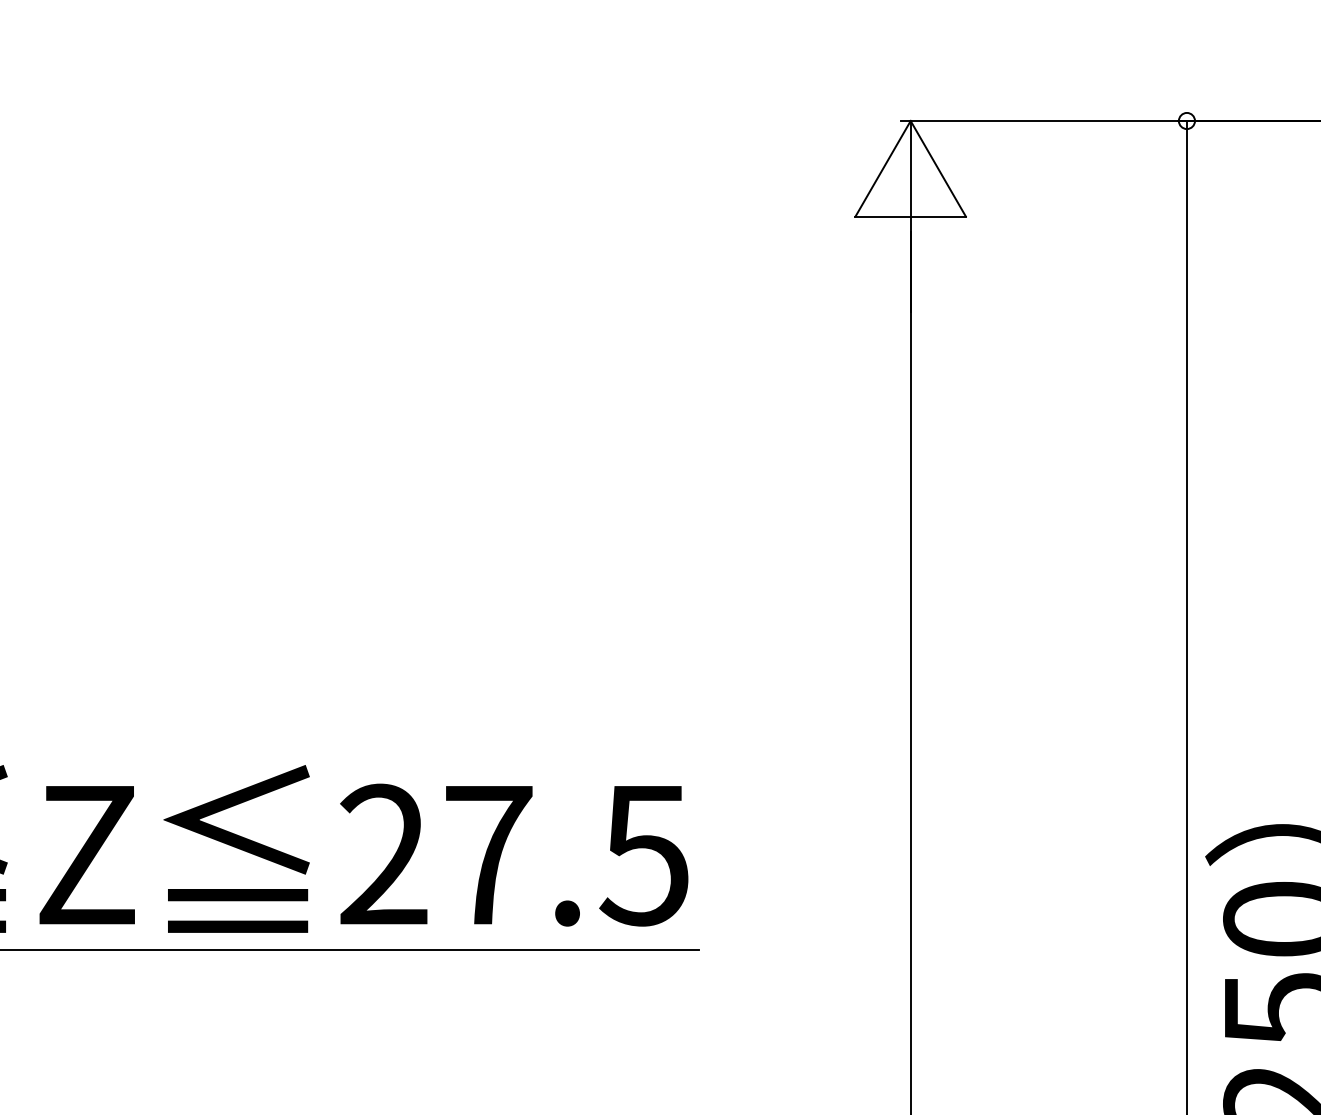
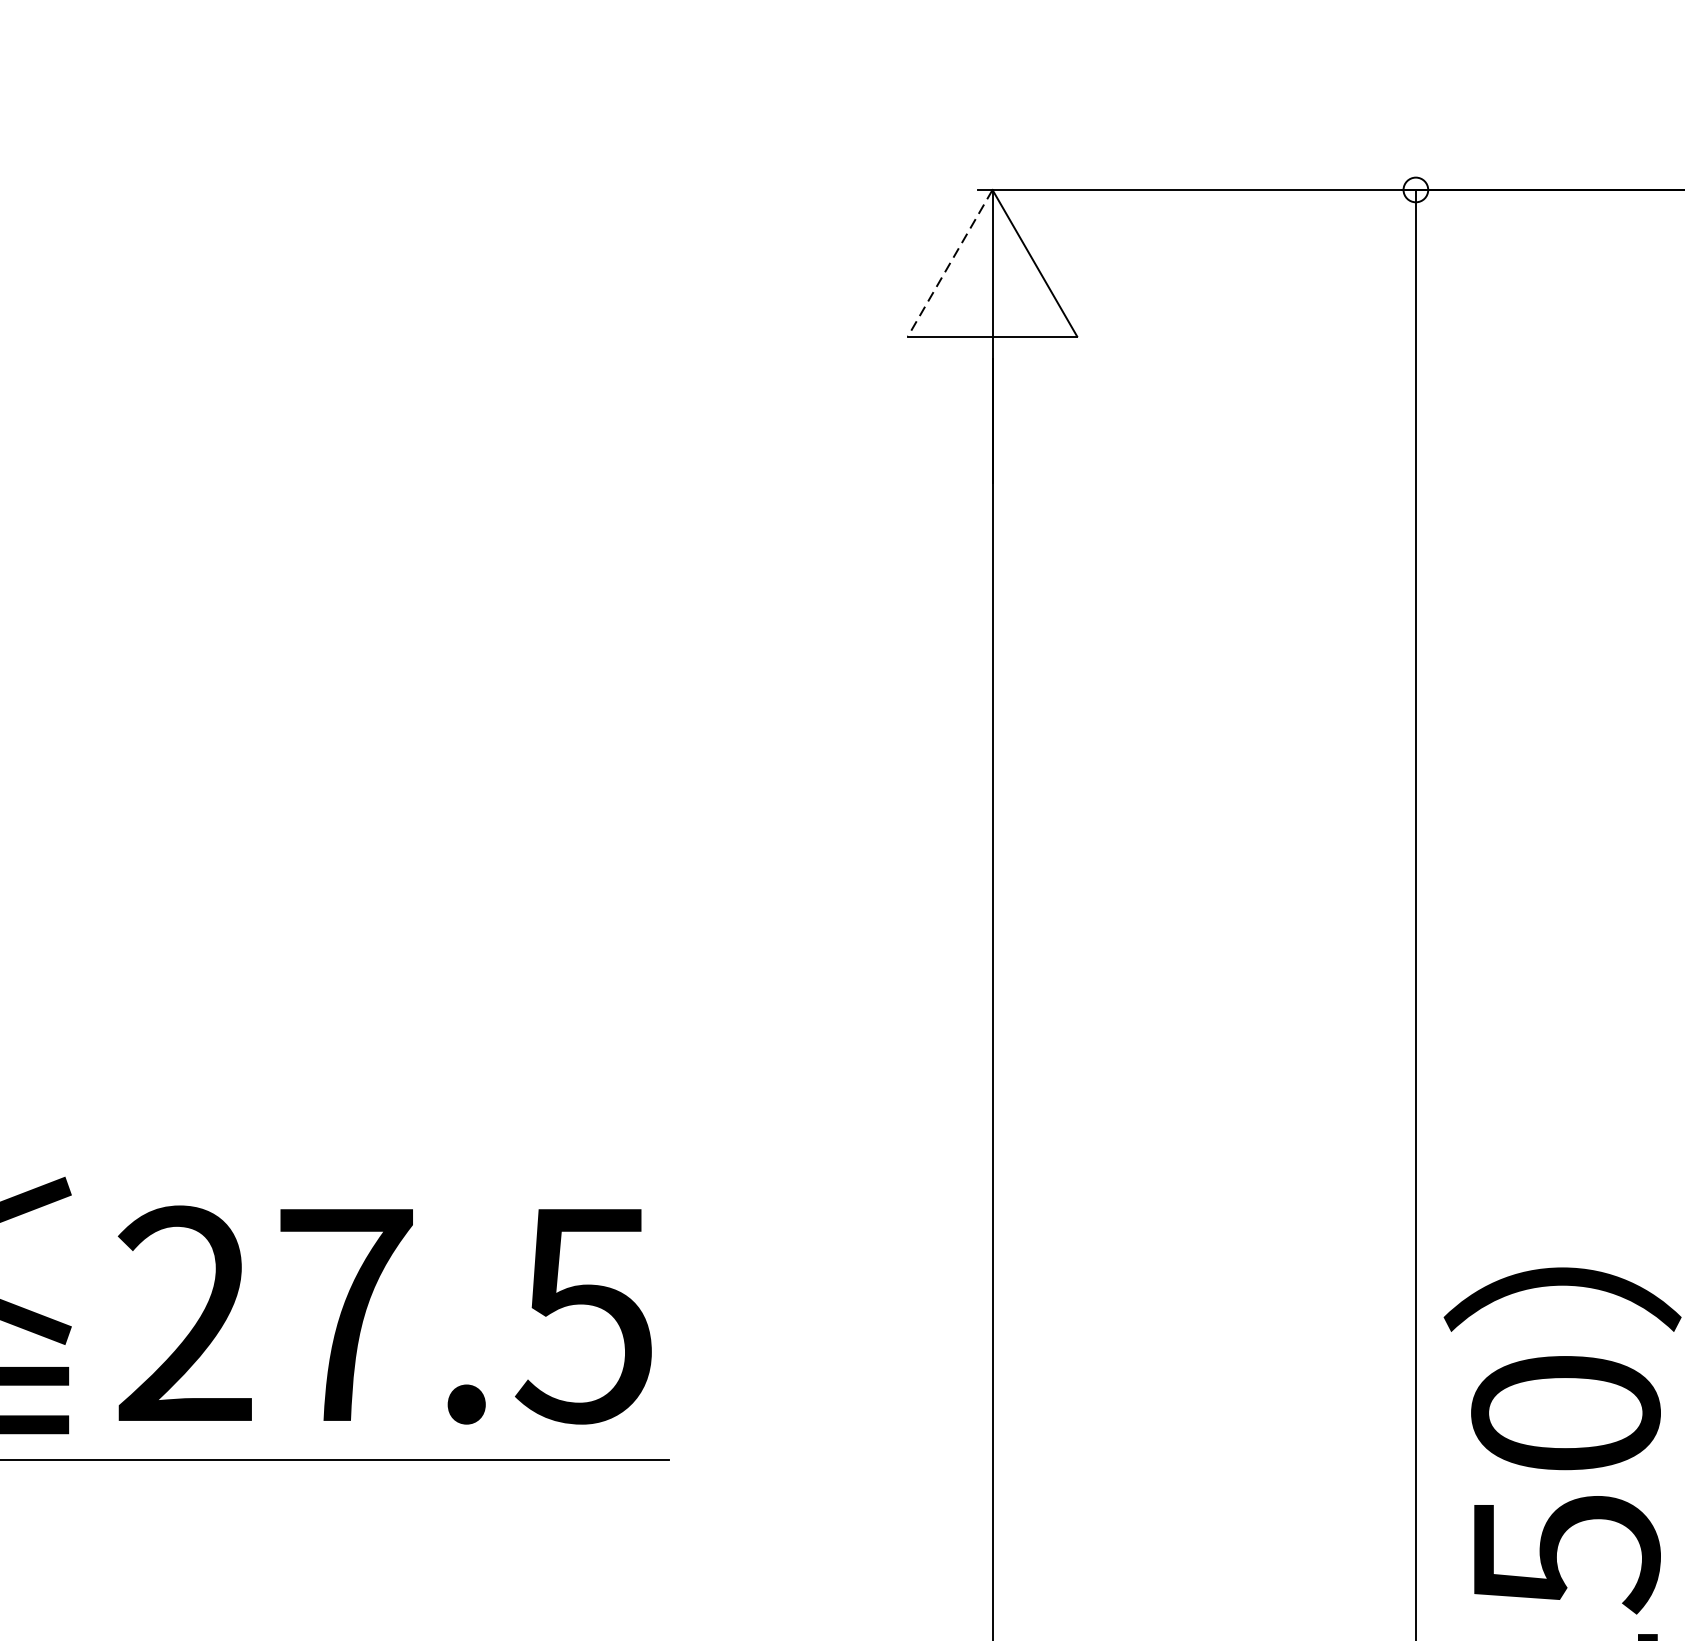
line: (882, 169) -> (949, 264), solid -> dashed

